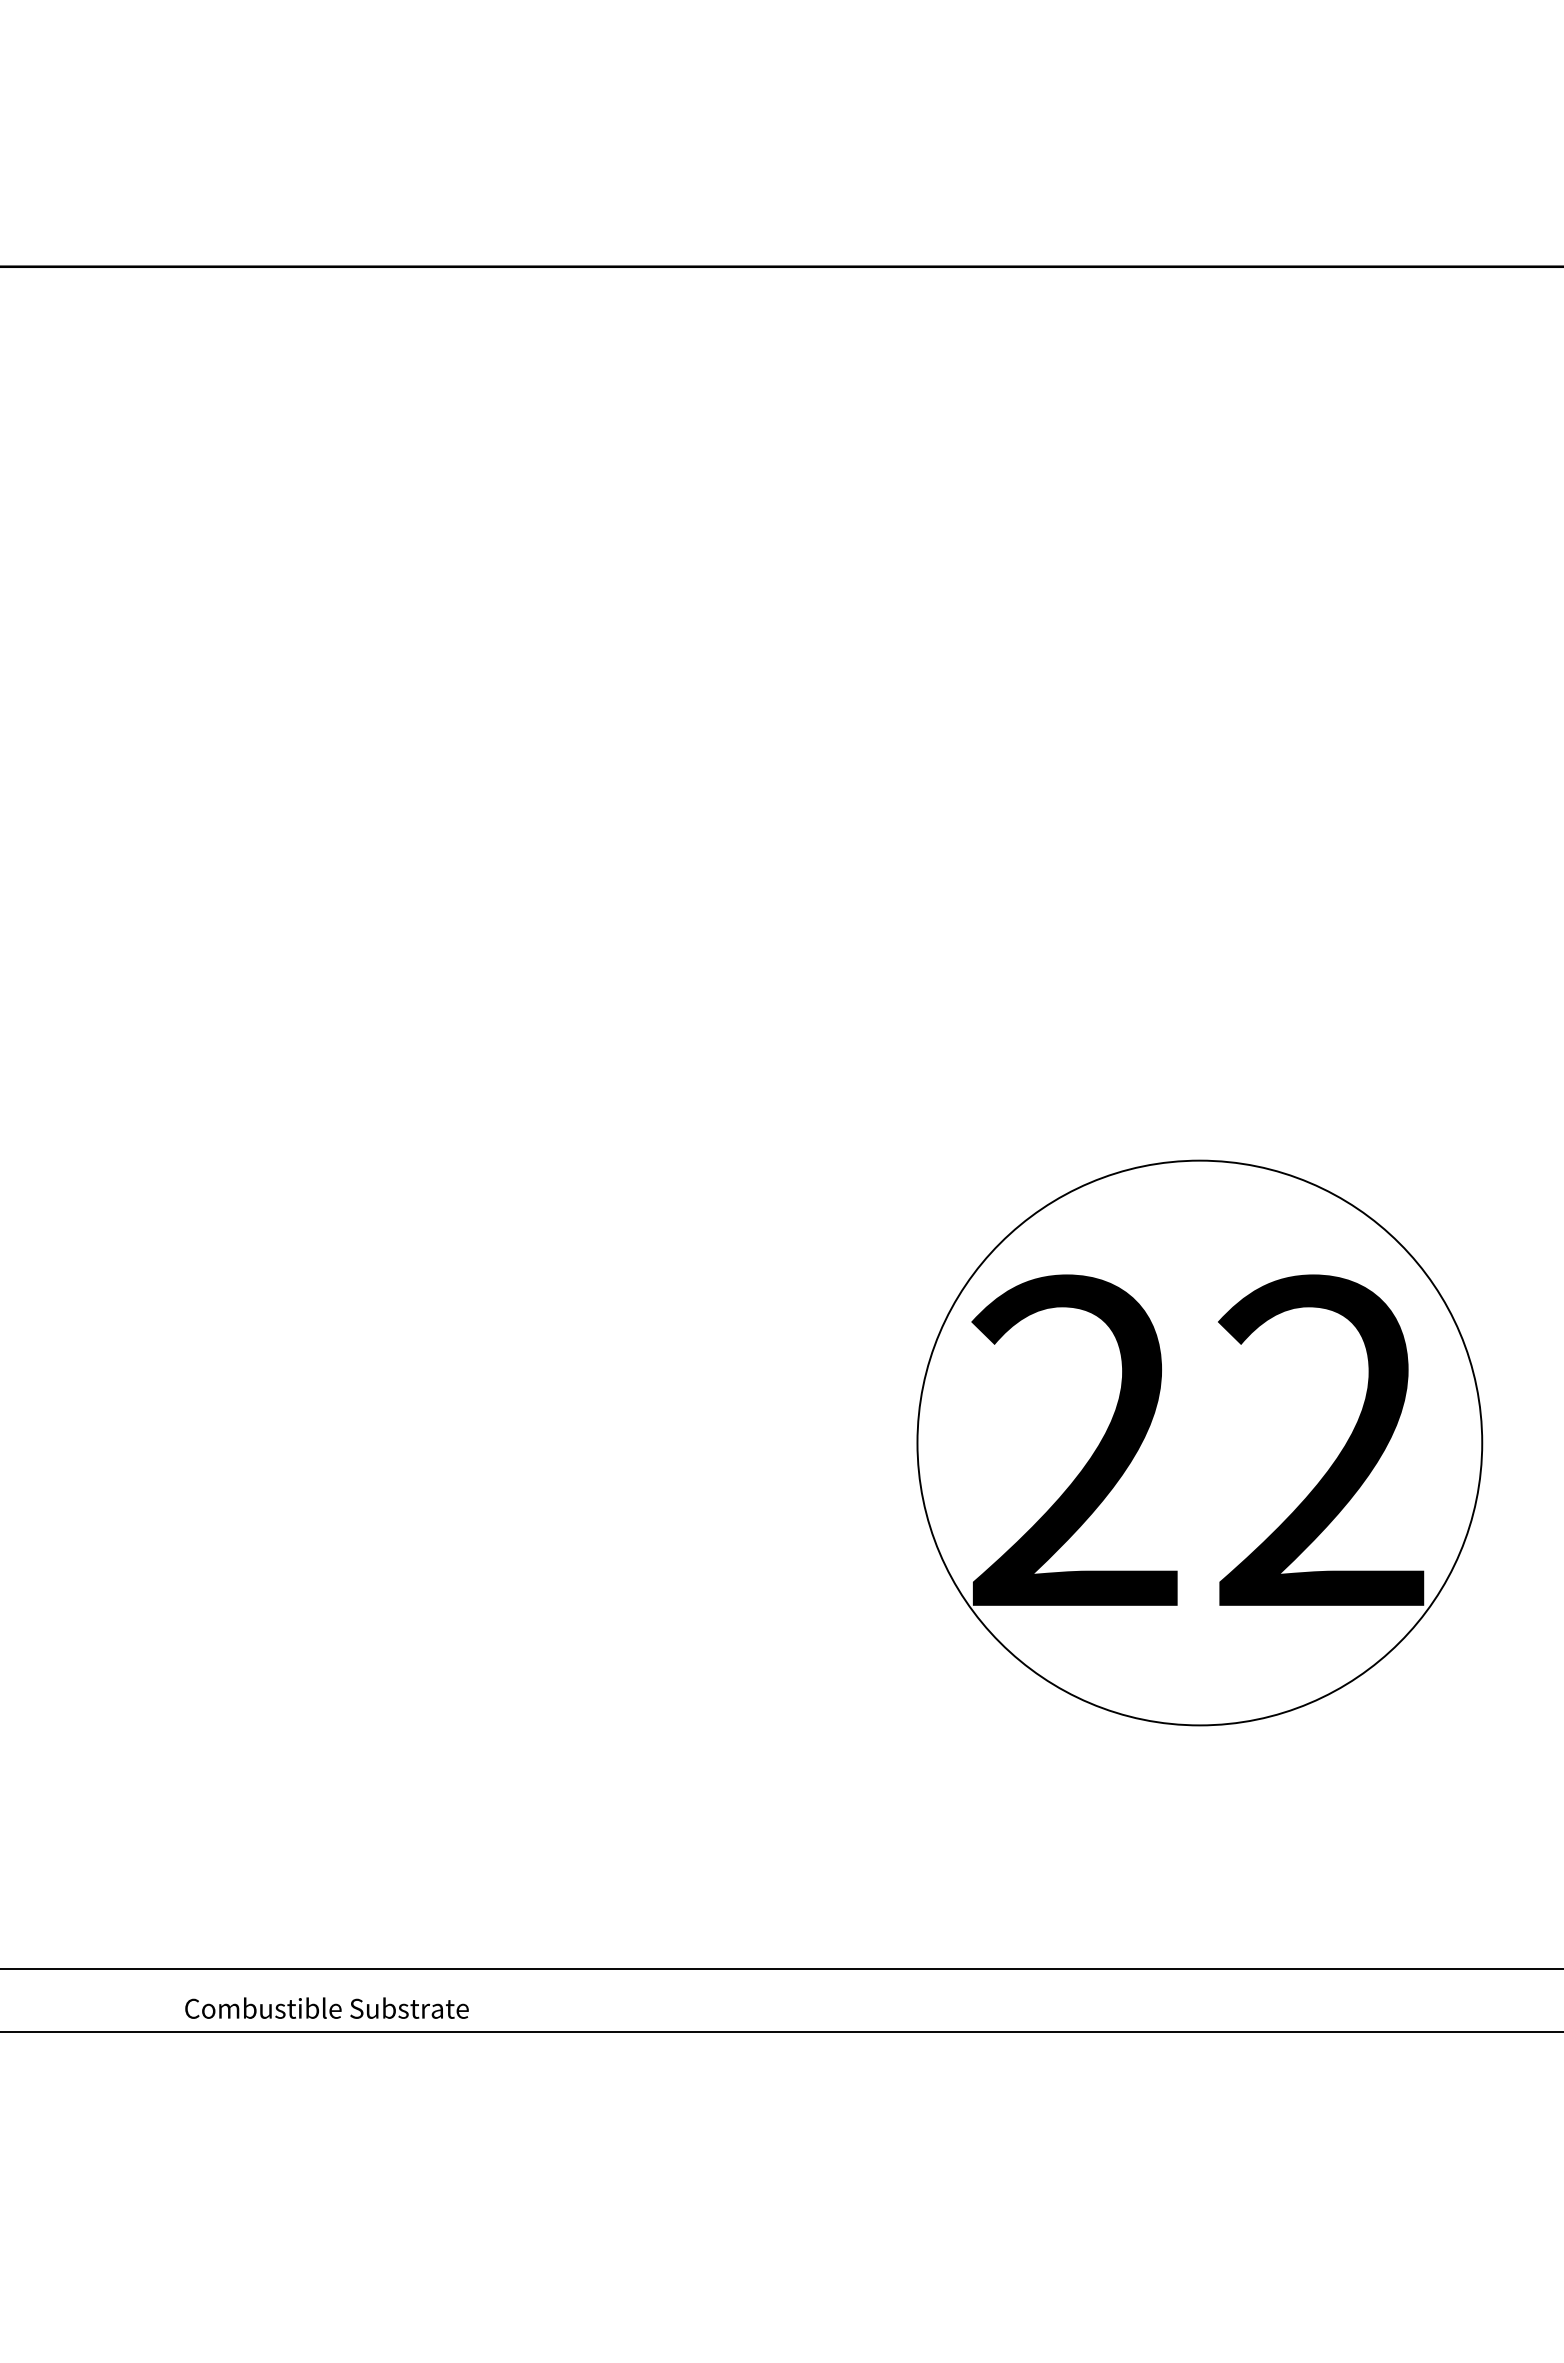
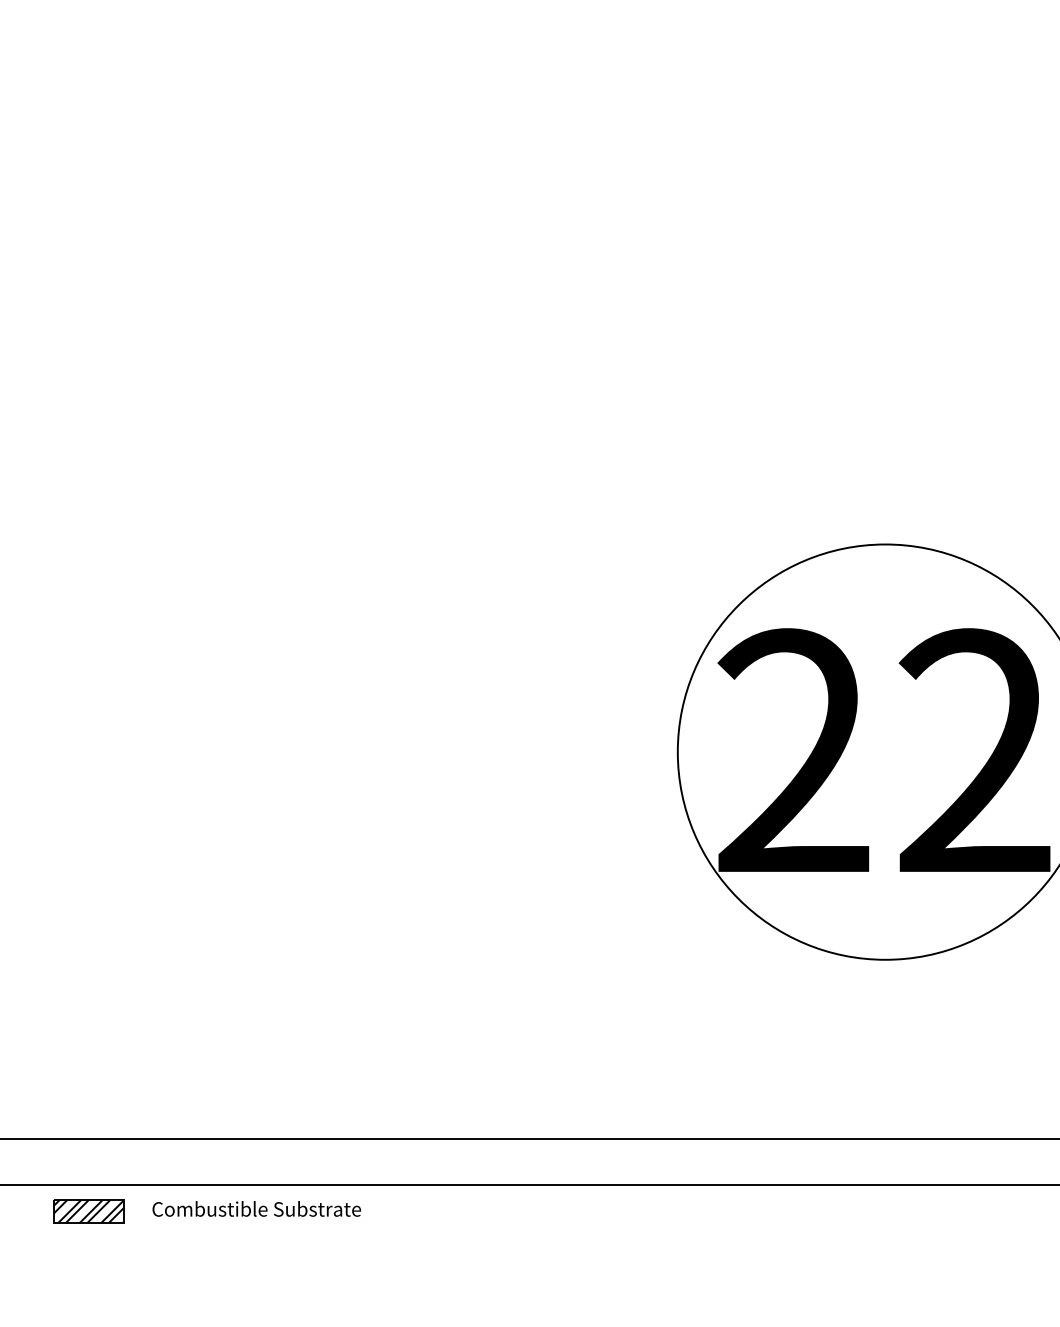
text: (326, 2007) -> (256, 1208), moved
part: (116, 2067) -> (88, 1211), added

